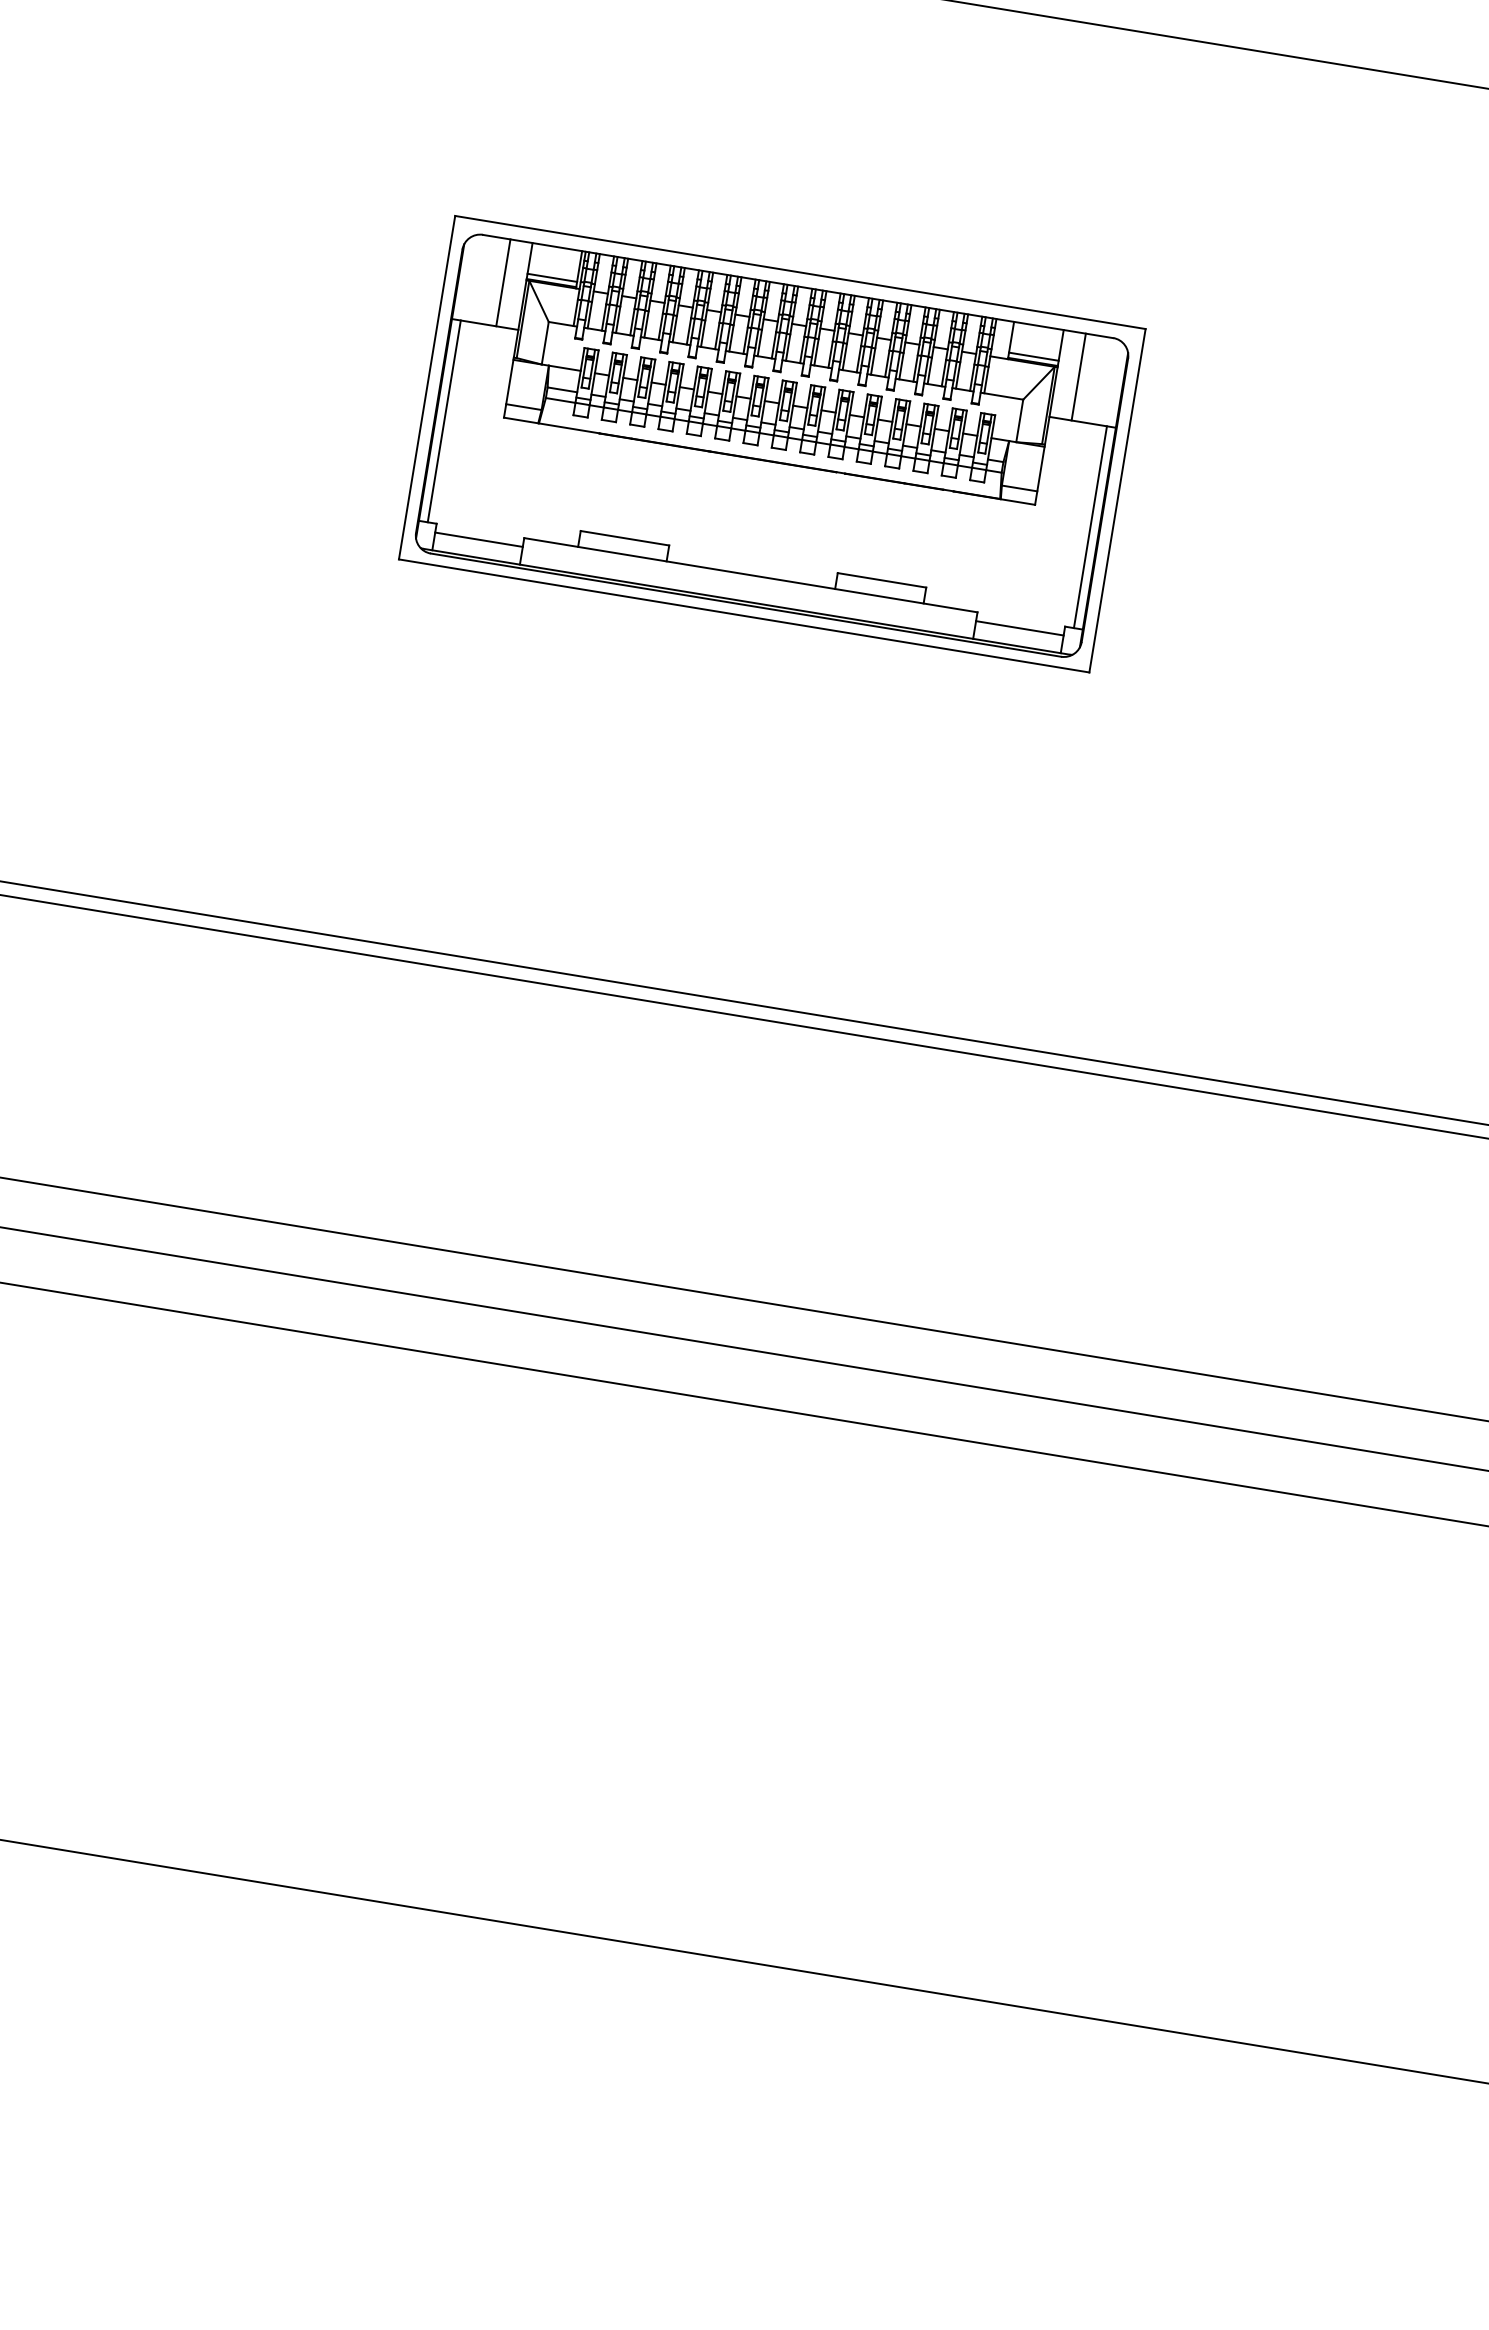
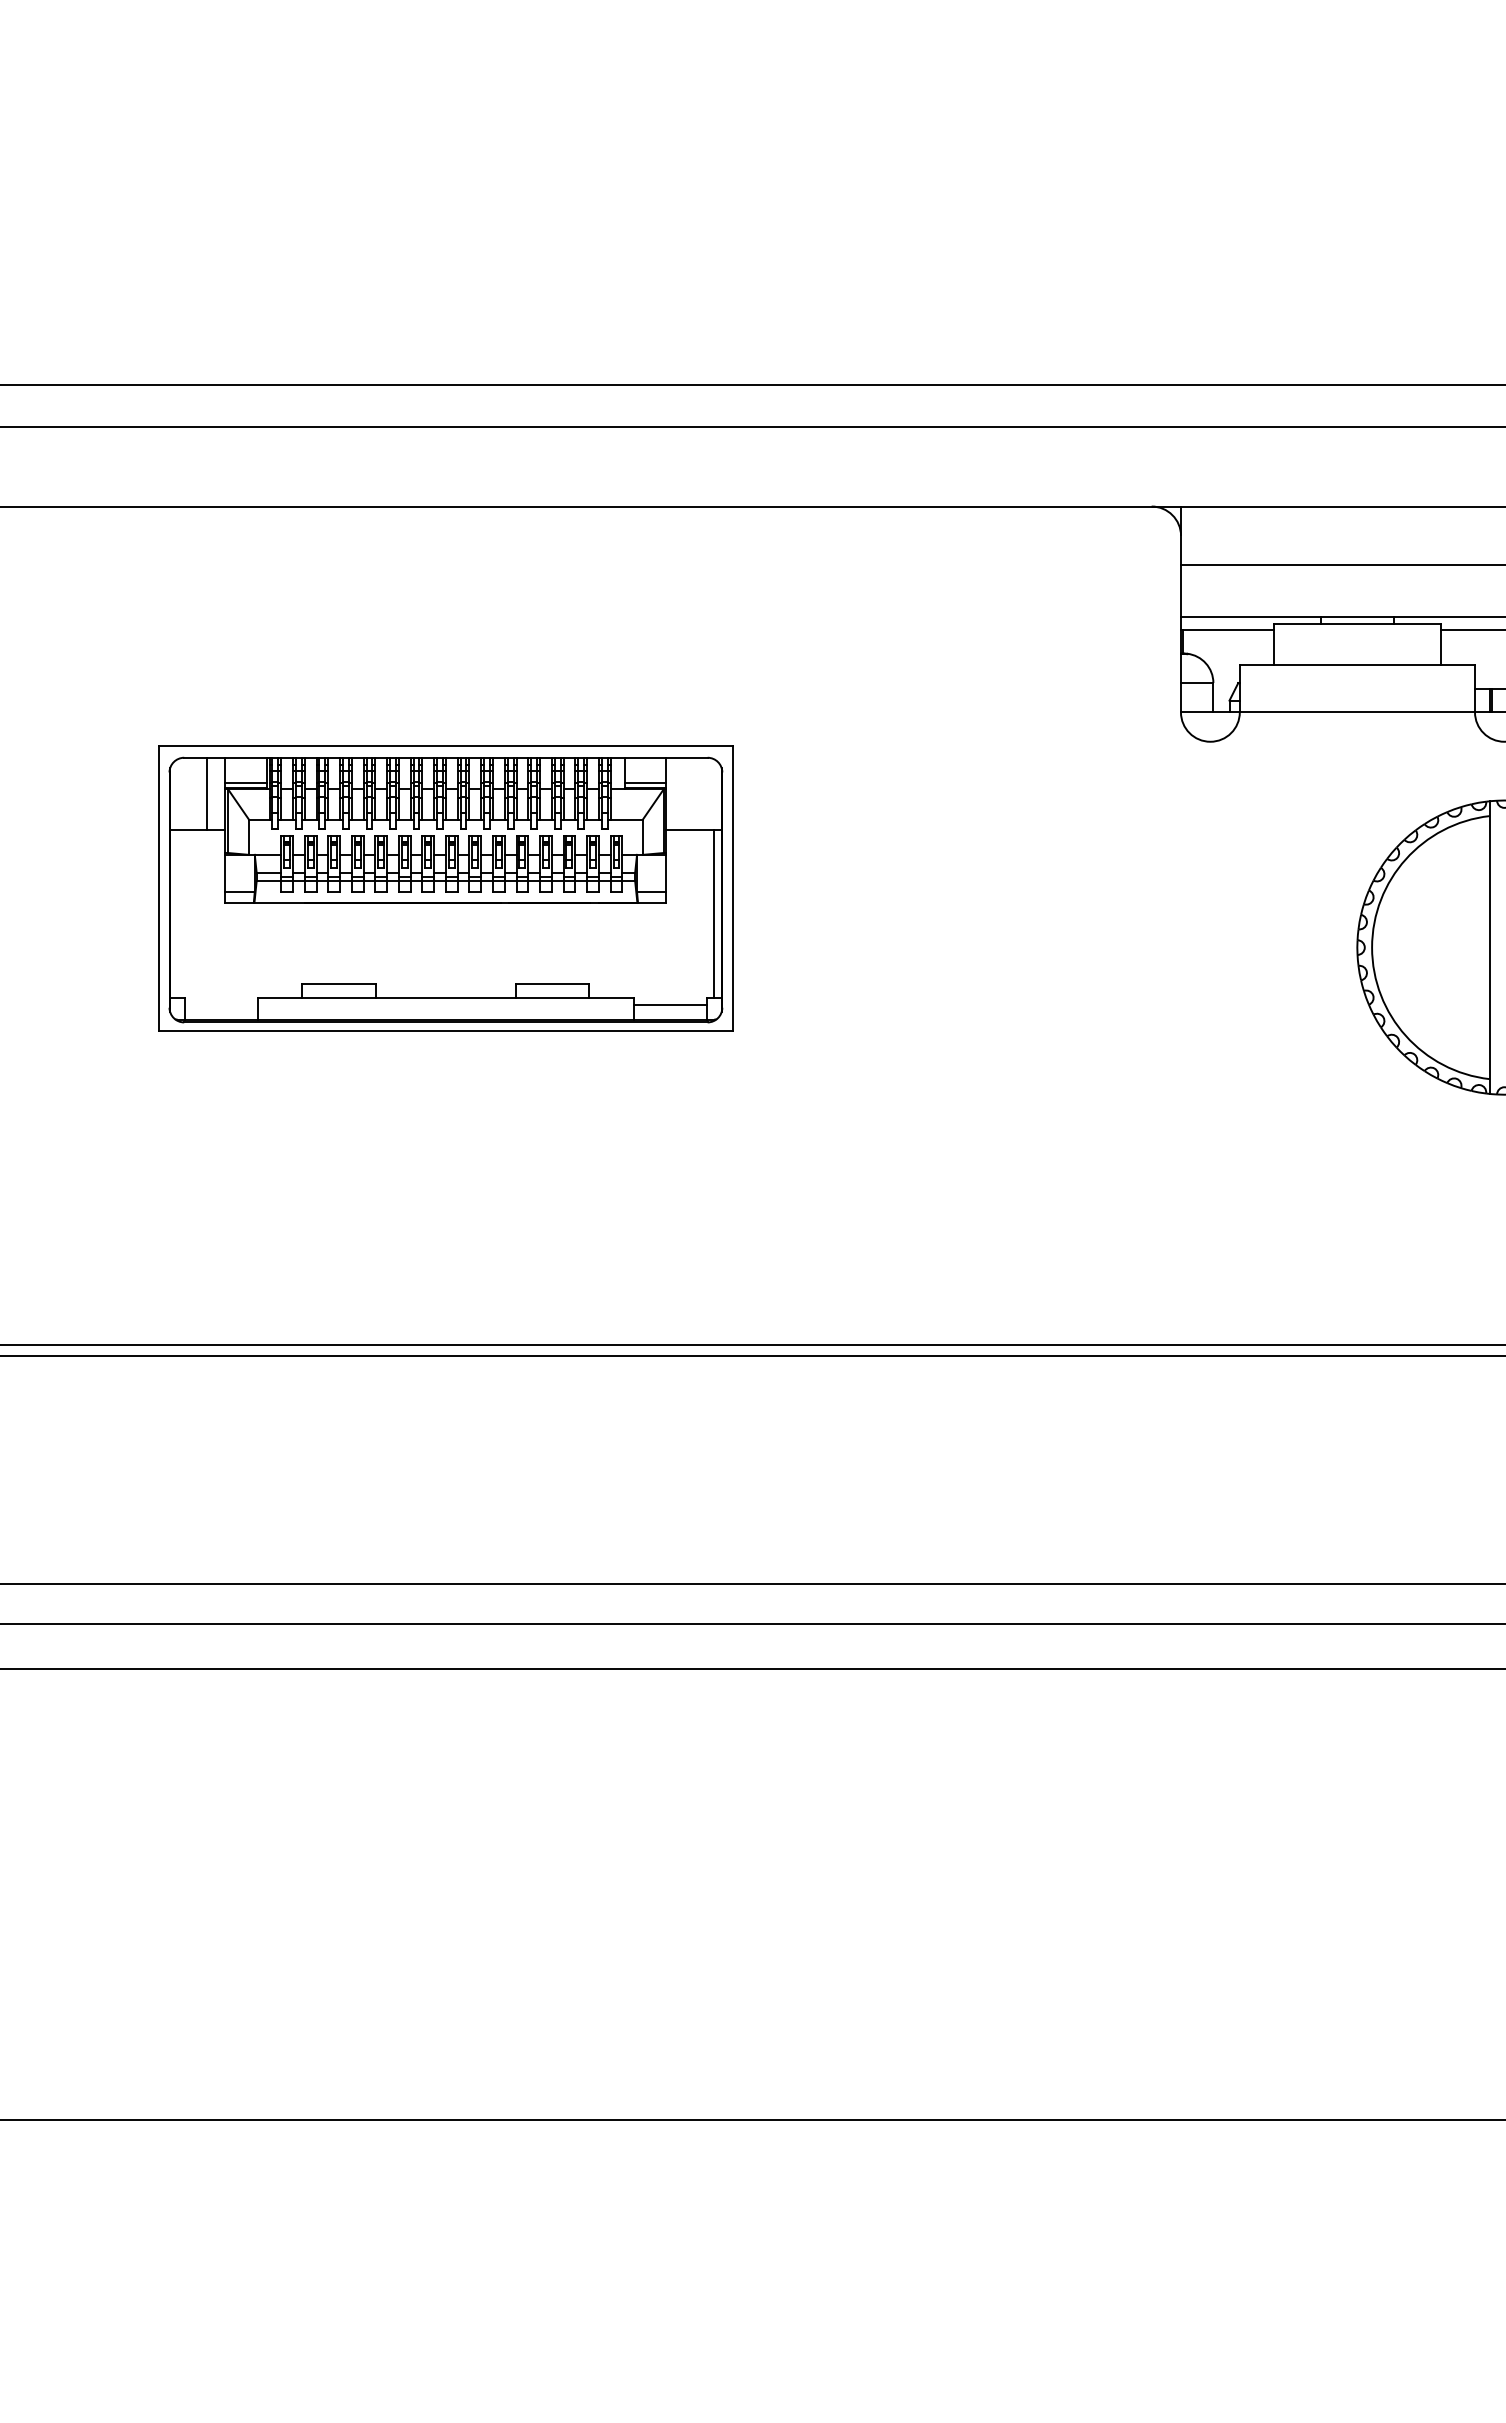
line: (1078, 376) -> (684, 793), removed
line: (444, 421) -> (177, 913), removed
line: (478, 539) -> (220, 1004), removed

